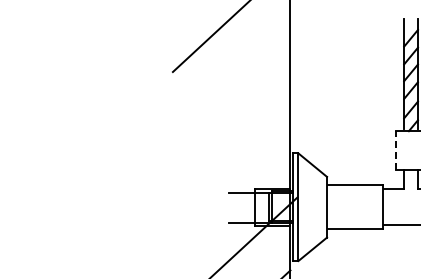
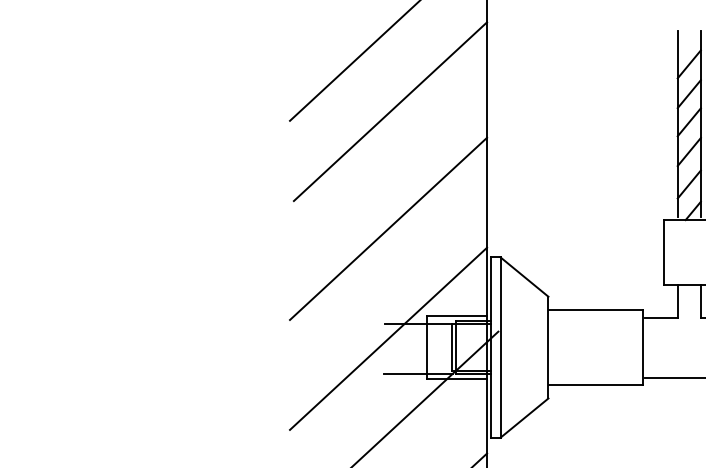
line: (232, 66) -> (389, 111), added
line: (231, 136) -> (388, 228), added
line: (396, 149) -> (664, 250), dashed -> solid
line: (231, 201) -> (388, 337), added

